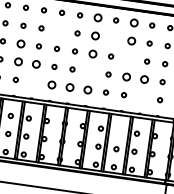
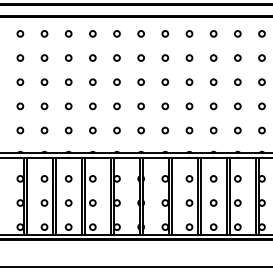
circle: (98, 17) -> (165, 33), size x0.62
circle: (134, 22) -> (213, 33), size x0.62
circle: (59, 30) -> (116, 57), added
circle: (95, 35) -> (165, 57), size x0.62
circle: (113, 38) -> (189, 57), added
circle: (131, 40) -> (213, 57), size x0.62
circle: (20, 43) -> (68, 81), size x0.62
circle: (93, 53) -> (165, 81), size x0.62
circle: (129, 58) -> (213, 81), added
circle: (18, 61) -> (68, 106), size x0.62
circle: (36, 64) -> (92, 106), size x0.62
circle: (90, 72) -> (165, 106), added
circle: (126, 77) -> (213, 106), size x0.62
circle: (144, 79) -> (237, 106), size x0.62
circle: (33, 82) -> (92, 130), added
circle: (51, 84) -> (116, 130), size x0.62
circle: (69, 87) -> (140, 130), size x0.62
circle: (88, 90) -> (165, 130), size x0.62
circle: (141, 97) -> (237, 130), added
circle: (118, 130) -> (213, 178), added

